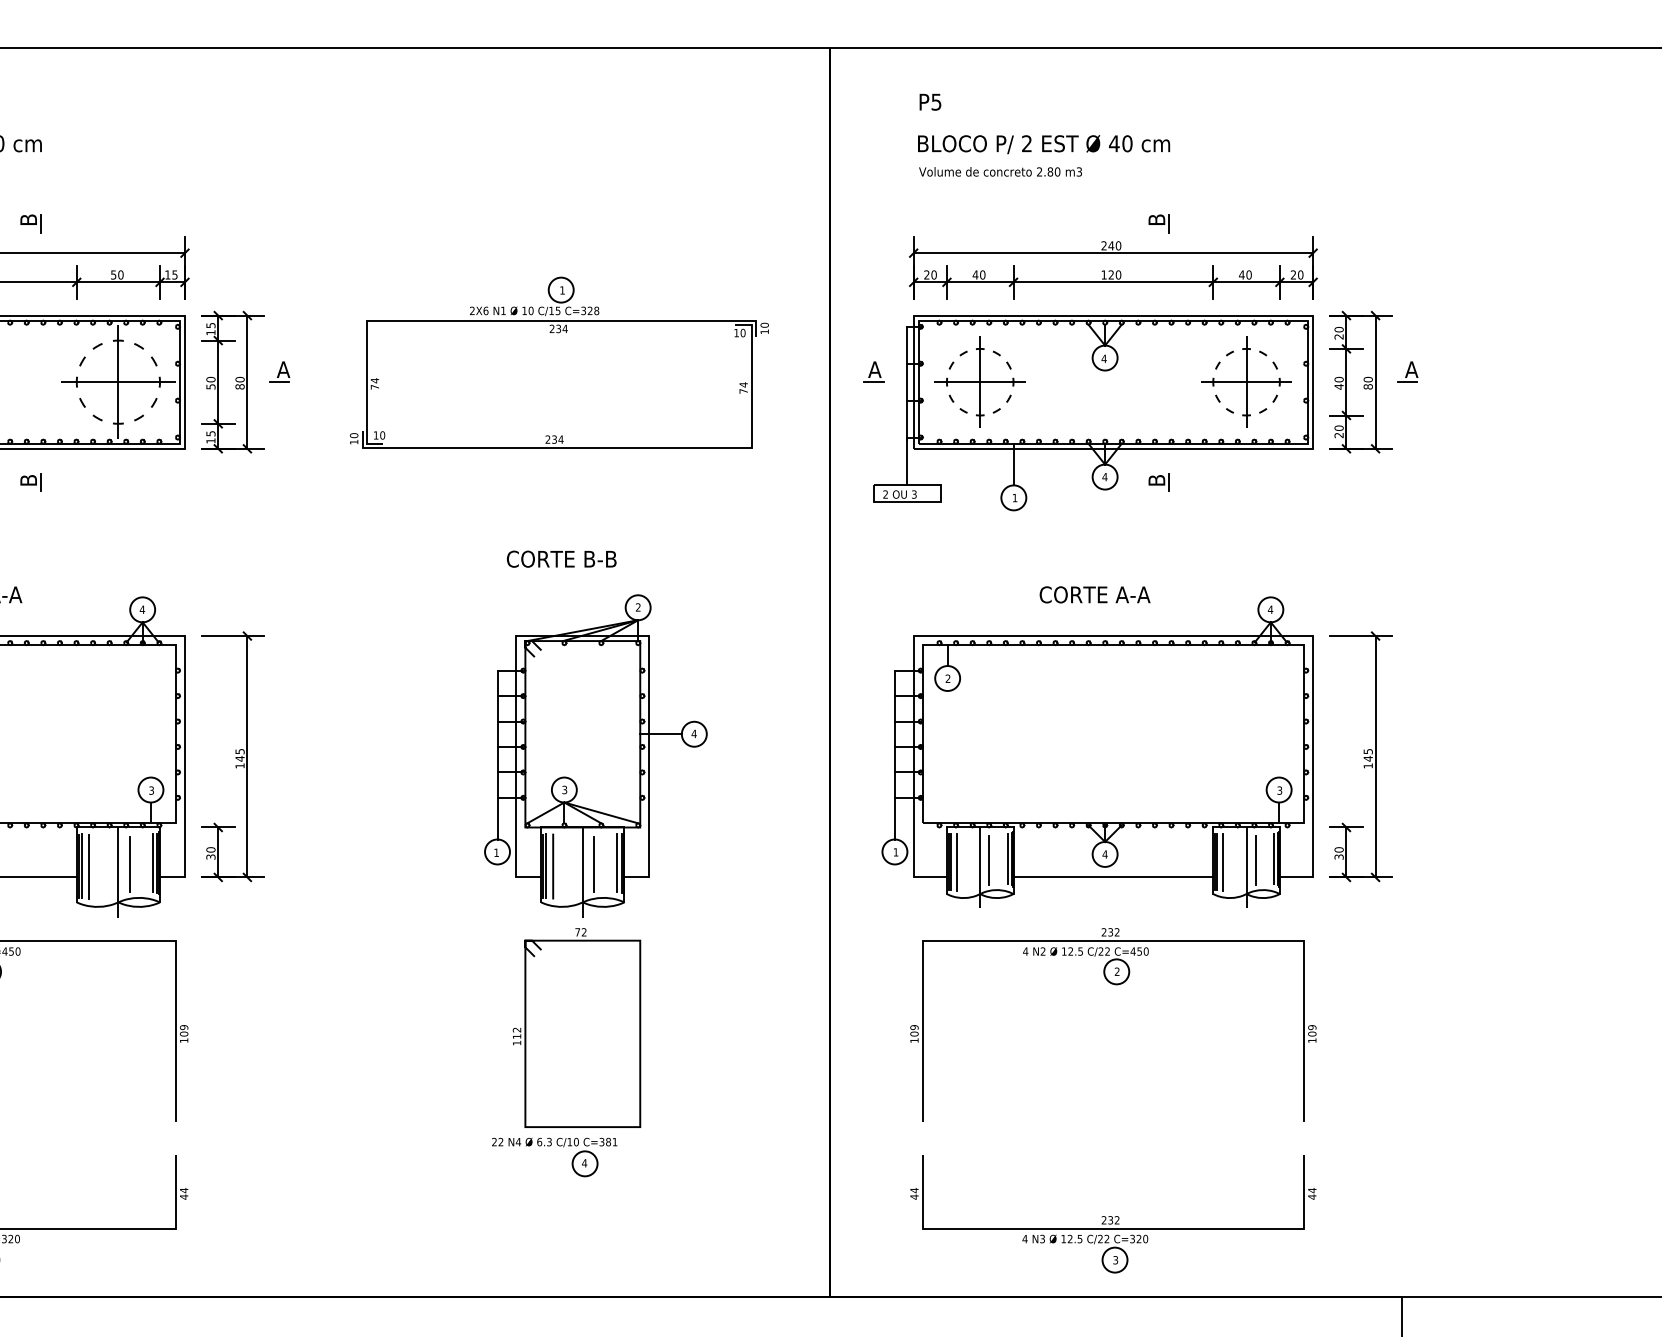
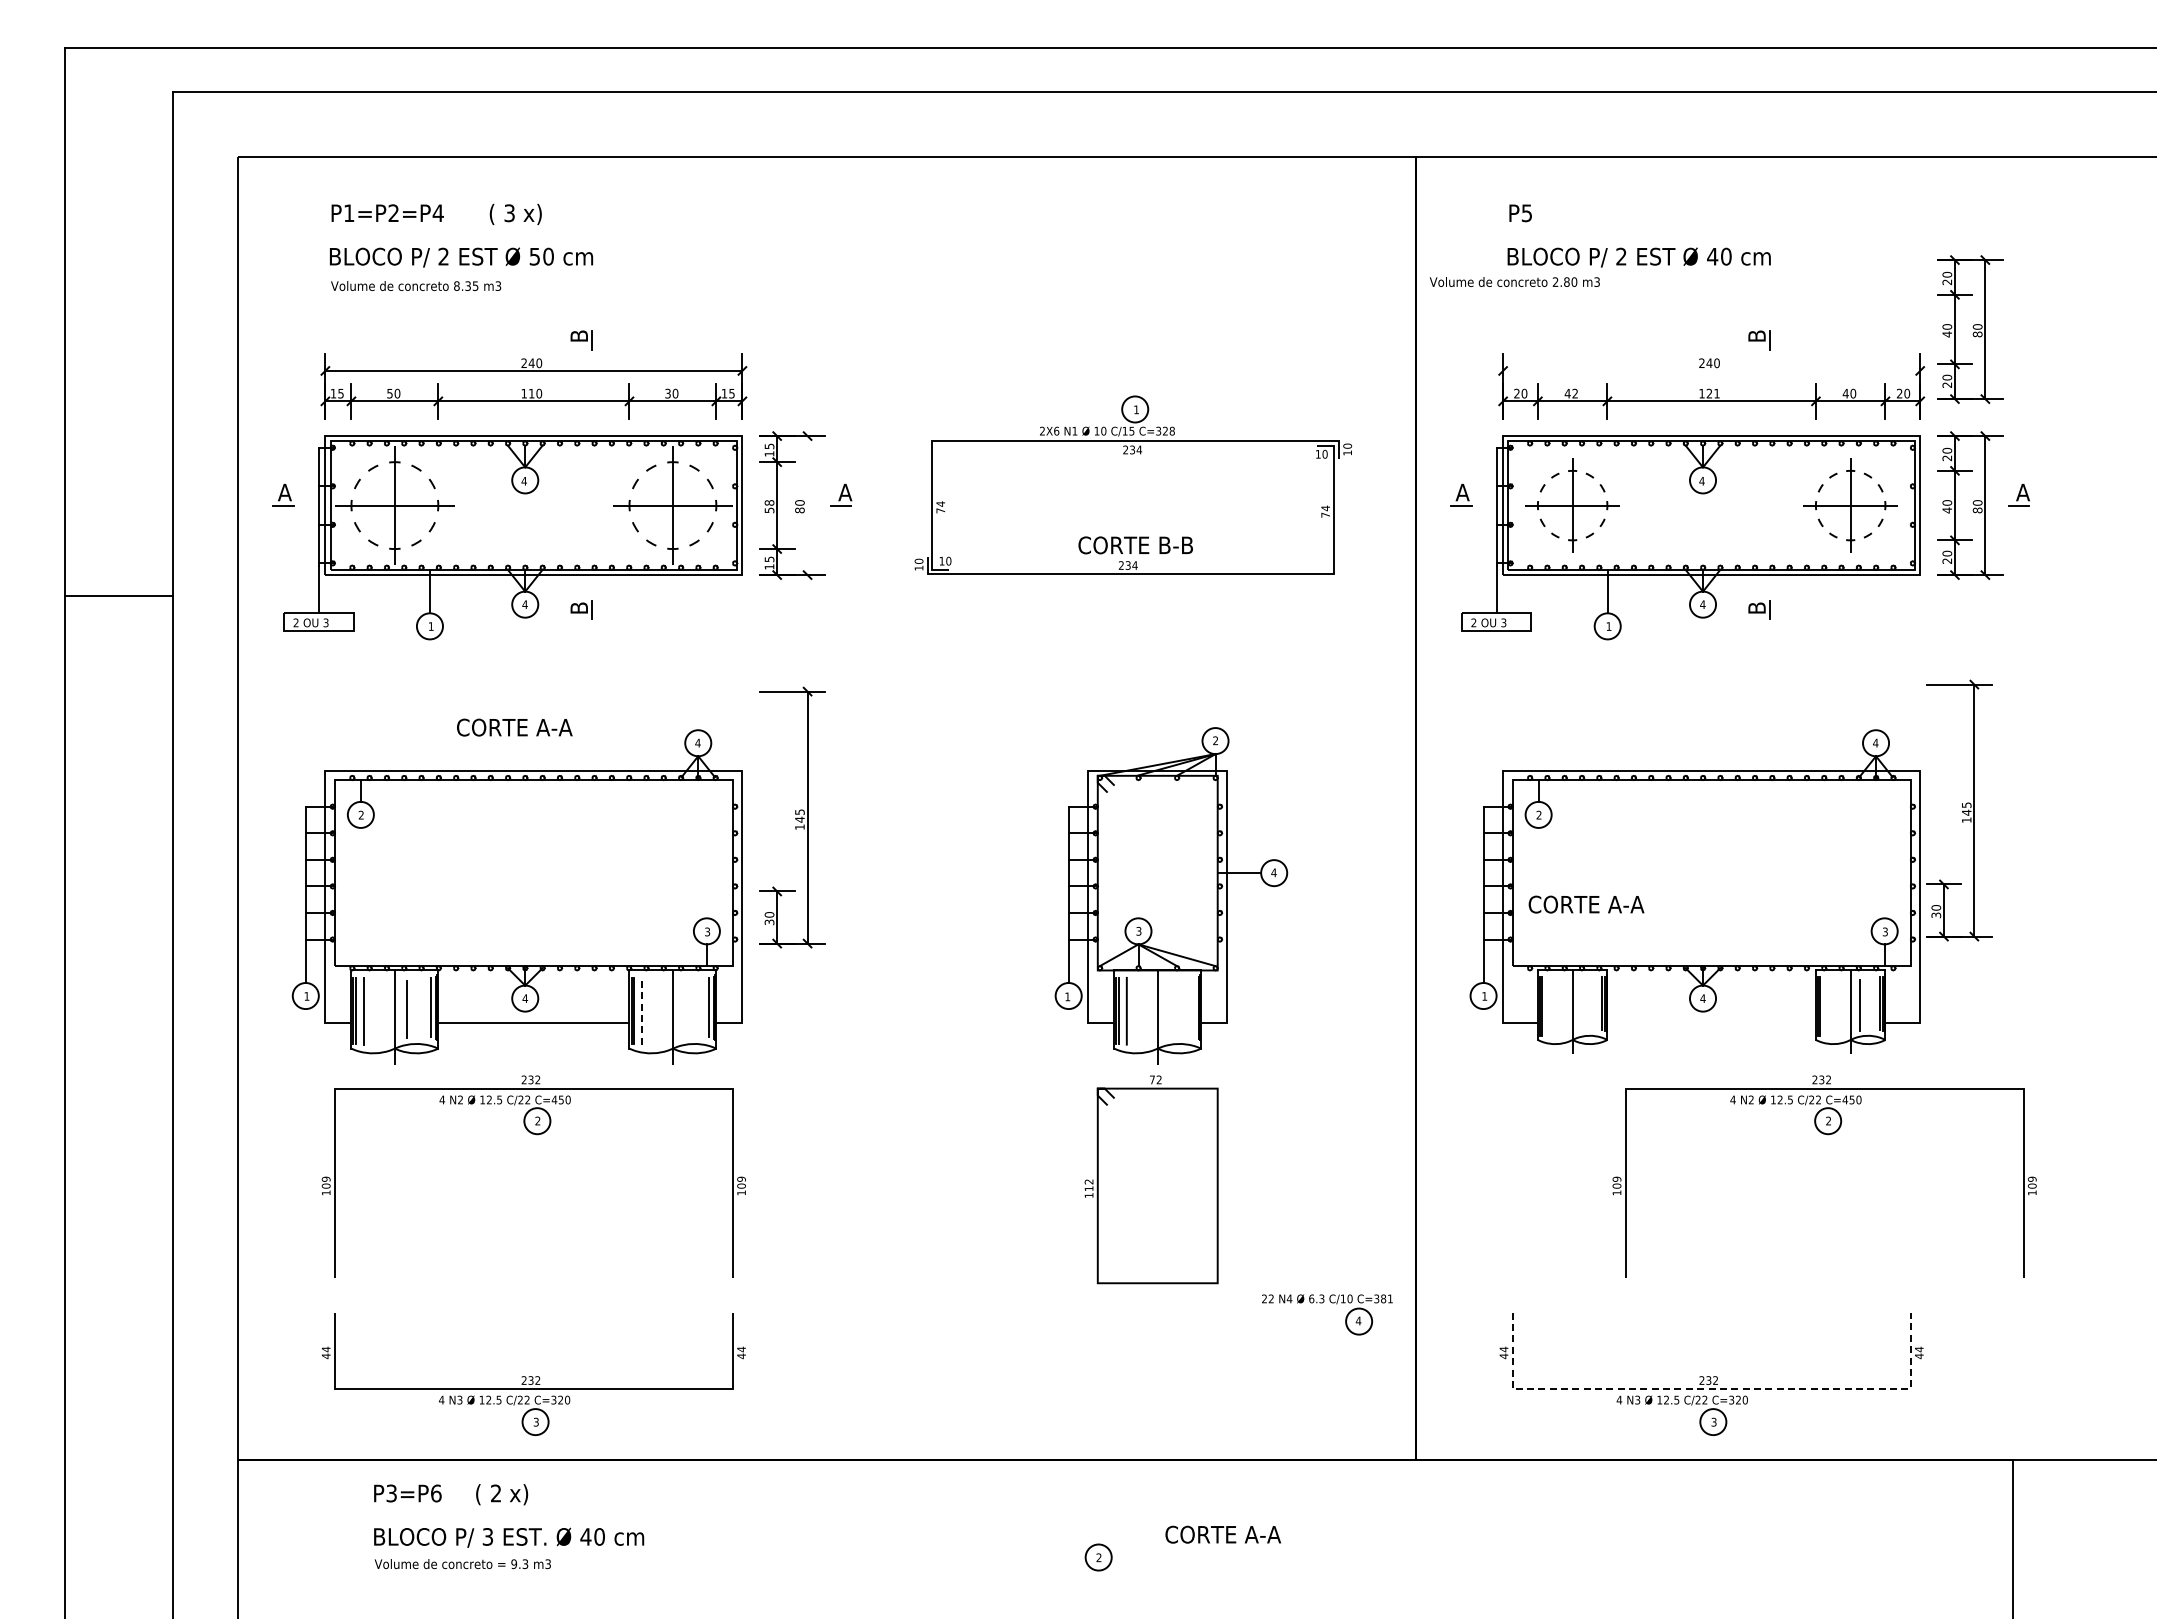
text: (1000, 171) -> (1514, 281), moved
part: (1361, 213) -> (1970, 329), added
line: (1113, 252) -> (1711, 370), removed
text: (113, 273) -> (667, 392), 50 -> 30
text: (982, 274) -> (1575, 393), 40 -> 42
text: (1118, 274) -> (1716, 393), 120 -> 121
text: (210, 379) -> (769, 502), 50 -> 58
line: (247, 382) -> (807, 505), removed
text: (561, 559) -> (1135, 545), moved
text: (1095, 594) -> (1586, 904), moved
part: (232, 756) -> (792, 817), moved
part: (1361, 756) -> (1959, 810), moved
line: (989, 860) -> (1582, 1004), removed
line: (617, 862) -> (1193, 1007), removed
line: (956, 862) -> (1547, 1006), removed
line: (1222, 862) -> (1825, 1006), removed
line: (129, 864) -> (684, 1009), removed
line: (594, 864) -> (1169, 1009), removed
line: (88, 865) -> (641, 1010), solid -> dashed
line: (1113, 877) -> (1711, 1022), removed
part: (1116, 985) -> (1827, 1135), moved
part: (550, 1146) -> (1322, 1303), moved
line: (1113, 1228) -> (1711, 1389), solid -> dashed

